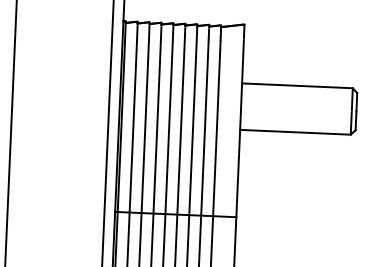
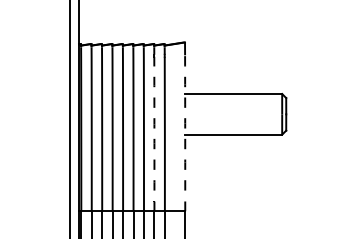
arc: (205, 128) -> (154, 134), solid -> dashed
arc: (240, 128) -> (185, 133), solid -> dashed

